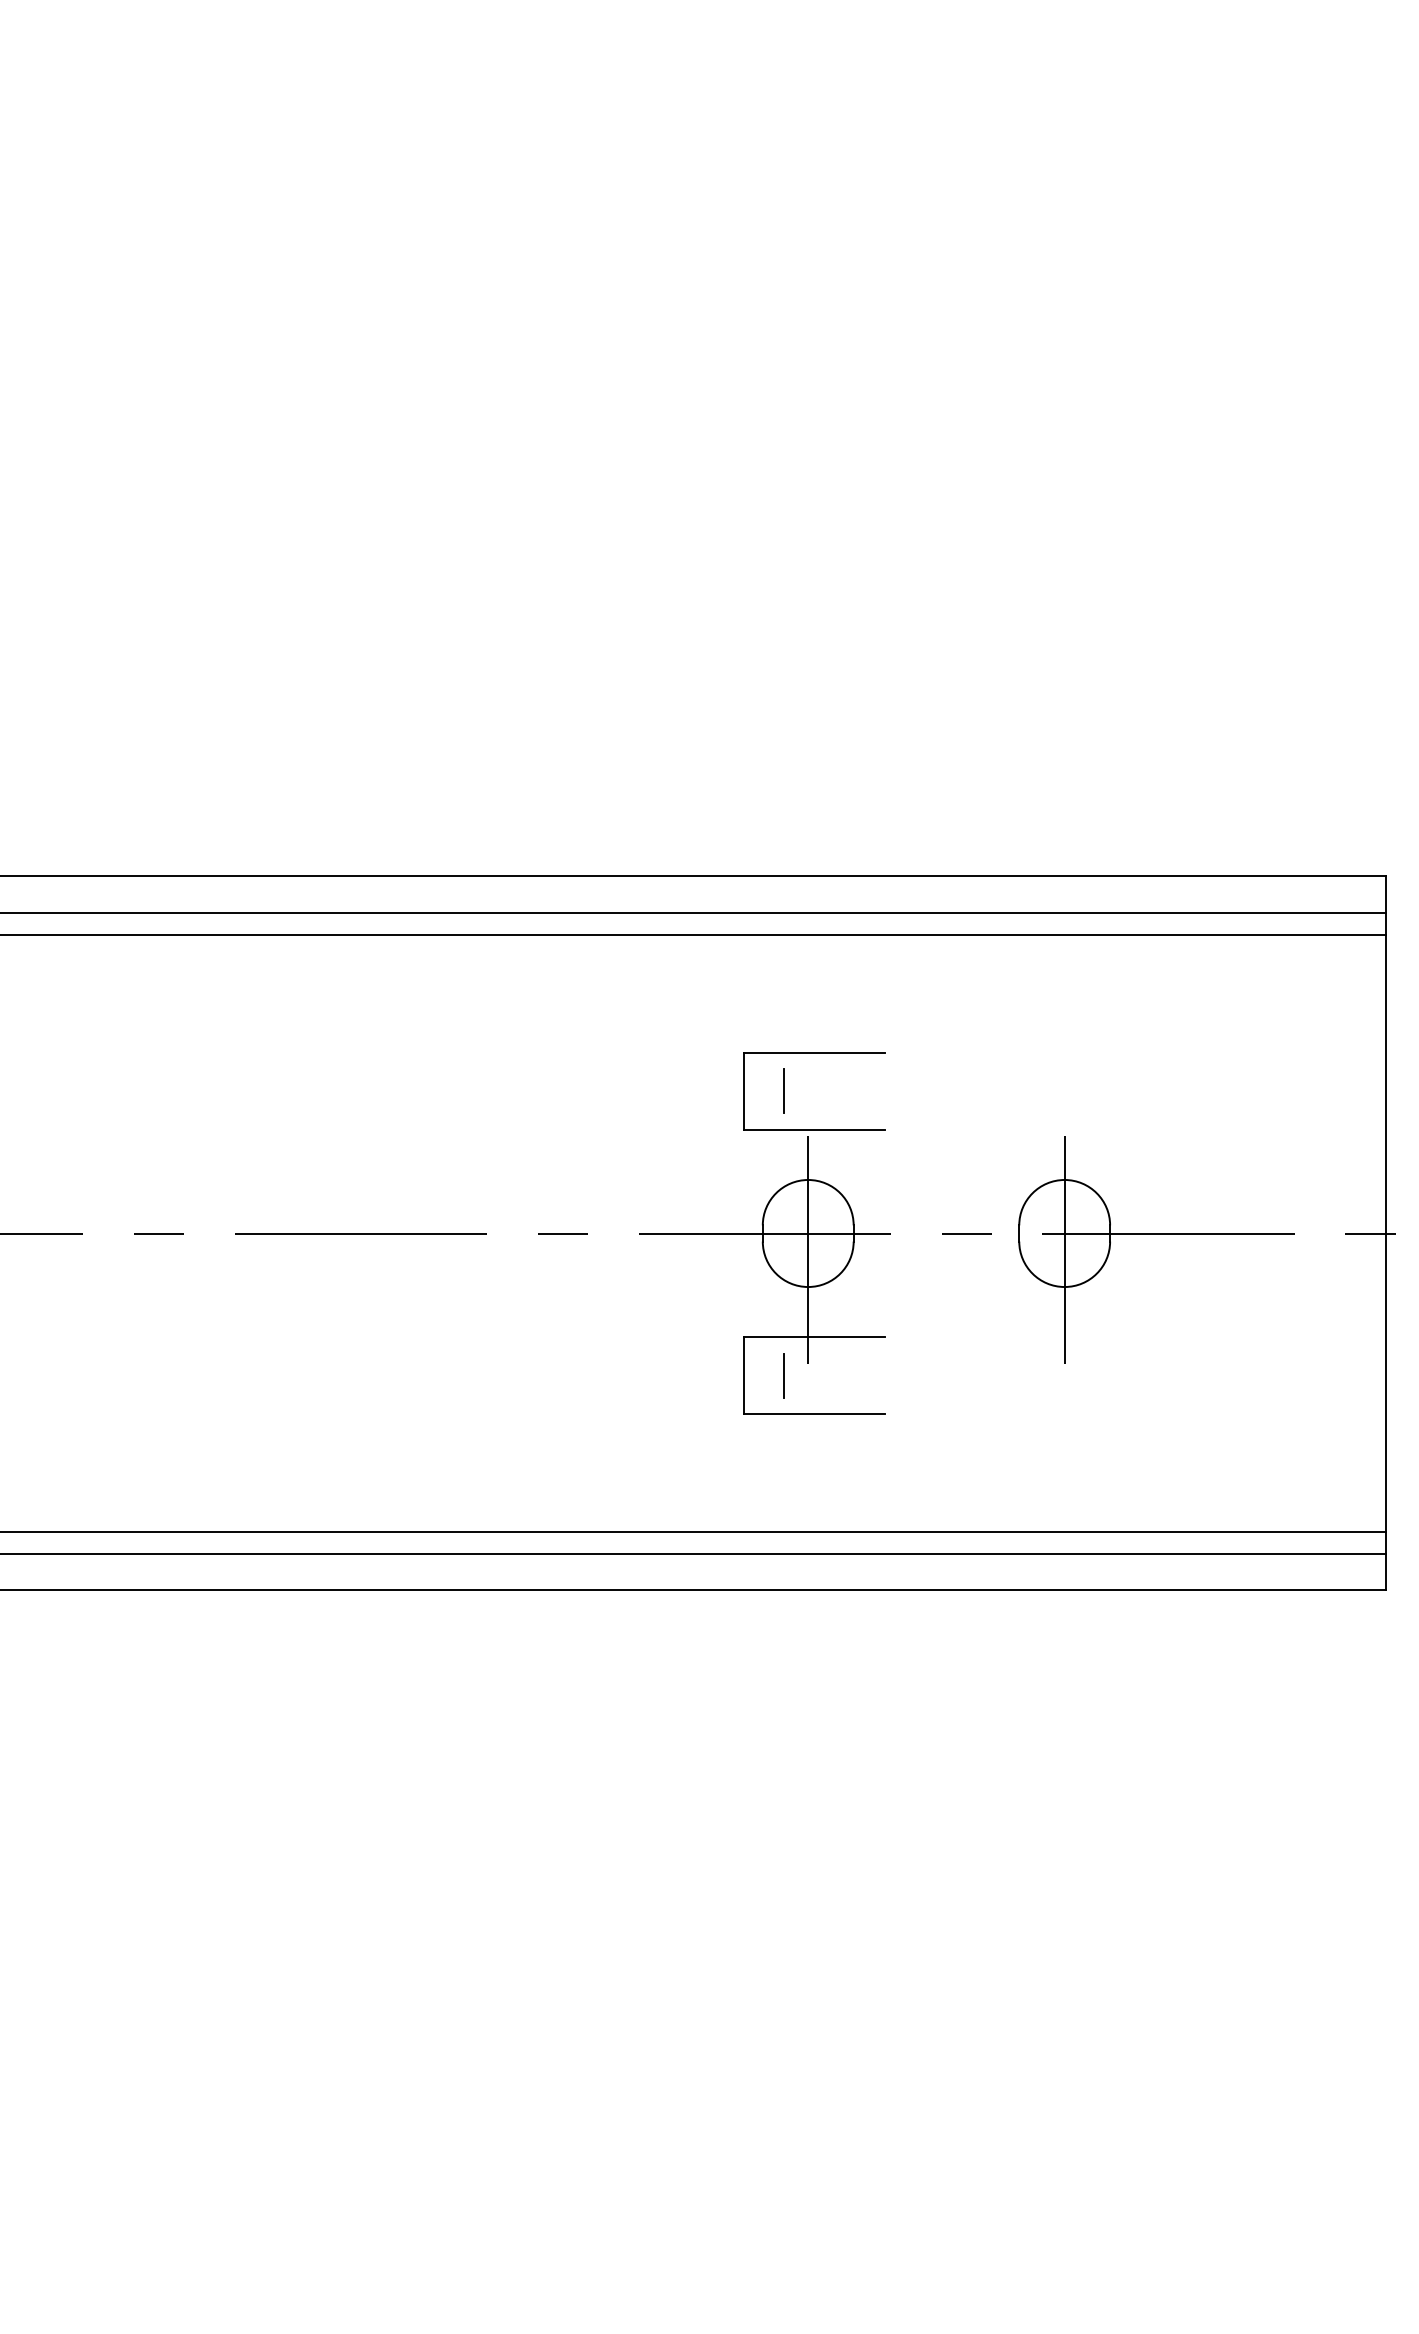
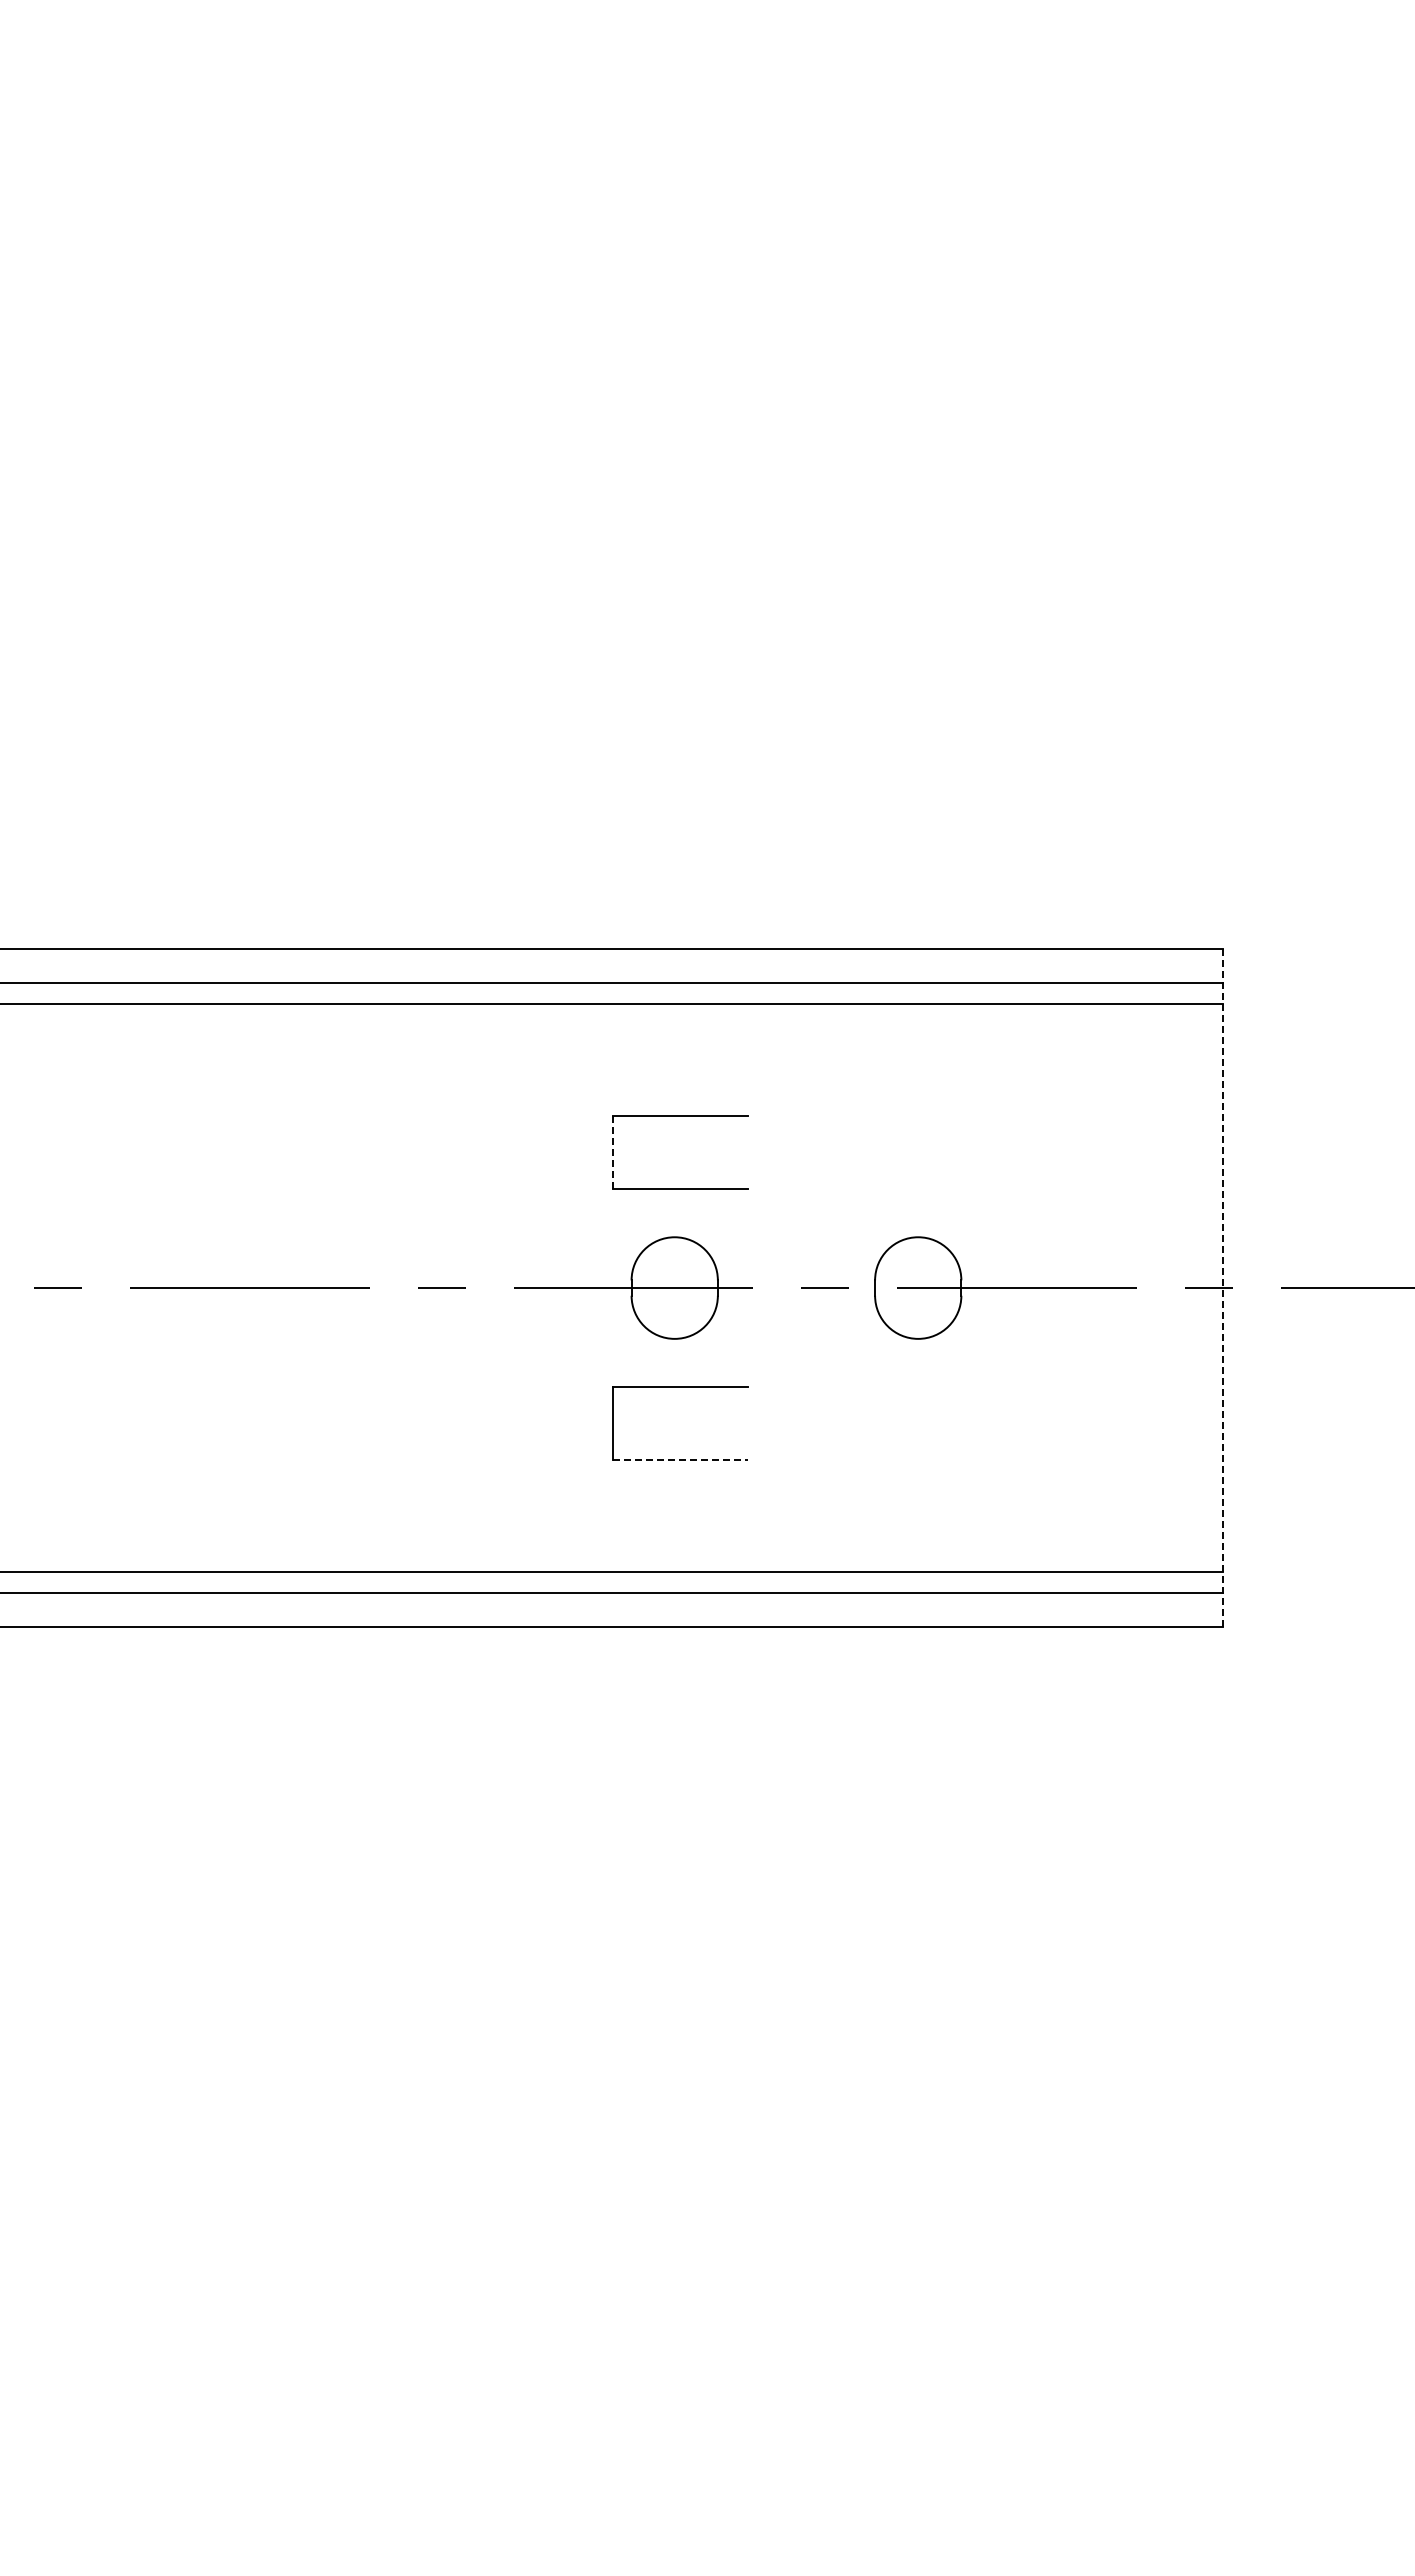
line: (743, 1090) -> (613, 1152), solid -> dashed
line: (783, 1090) -> (651, 1152), removed
line: (1386, 1232) -> (1223, 1287), solid -> dashed
line: (807, 1249) -> (674, 1303), removed
line: (1064, 1249) -> (918, 1303), removed
line: (783, 1375) -> (651, 1422), removed
line: (814, 1414) -> (680, 1459), solid -> dashed

